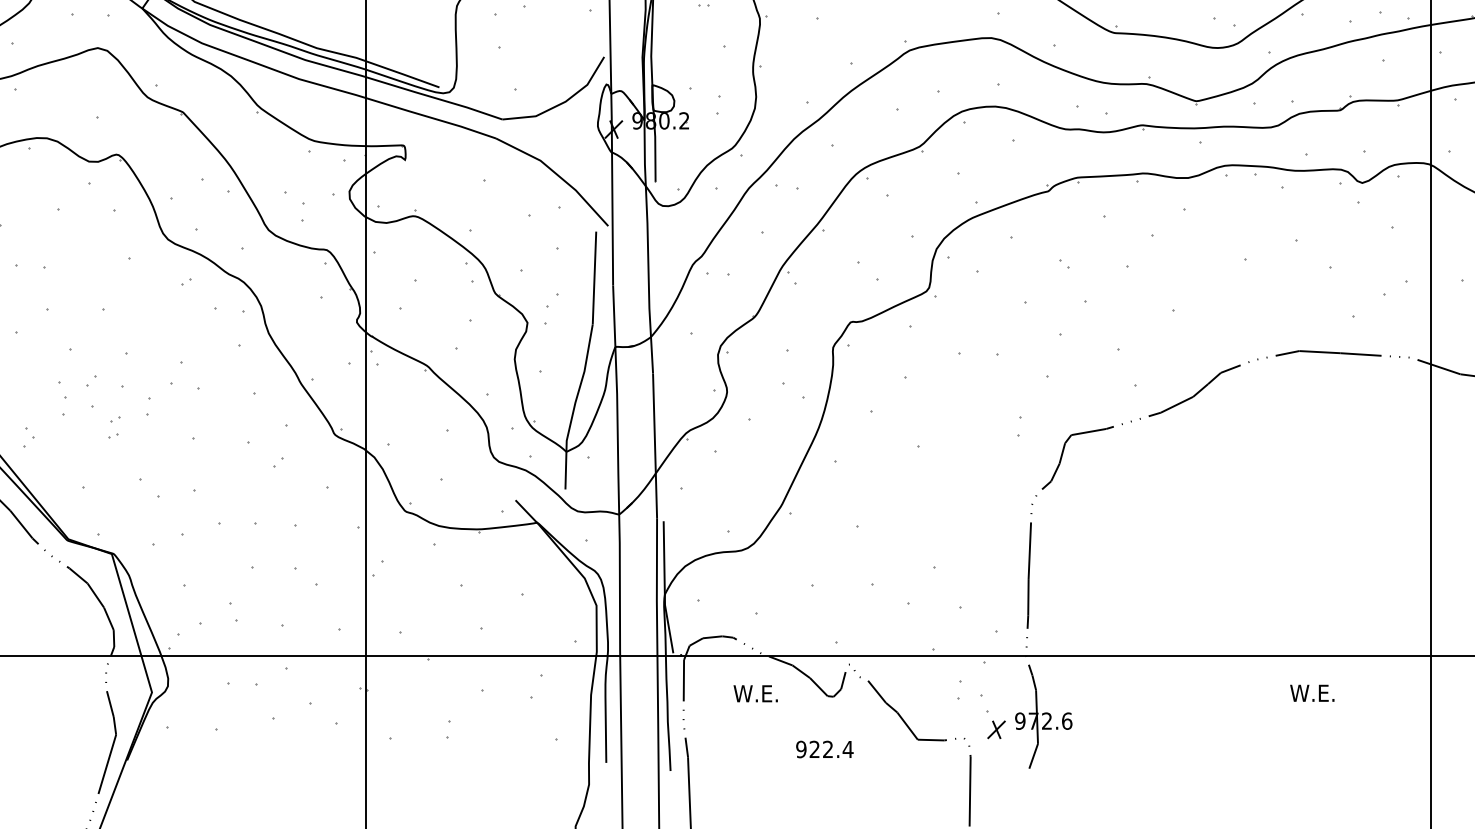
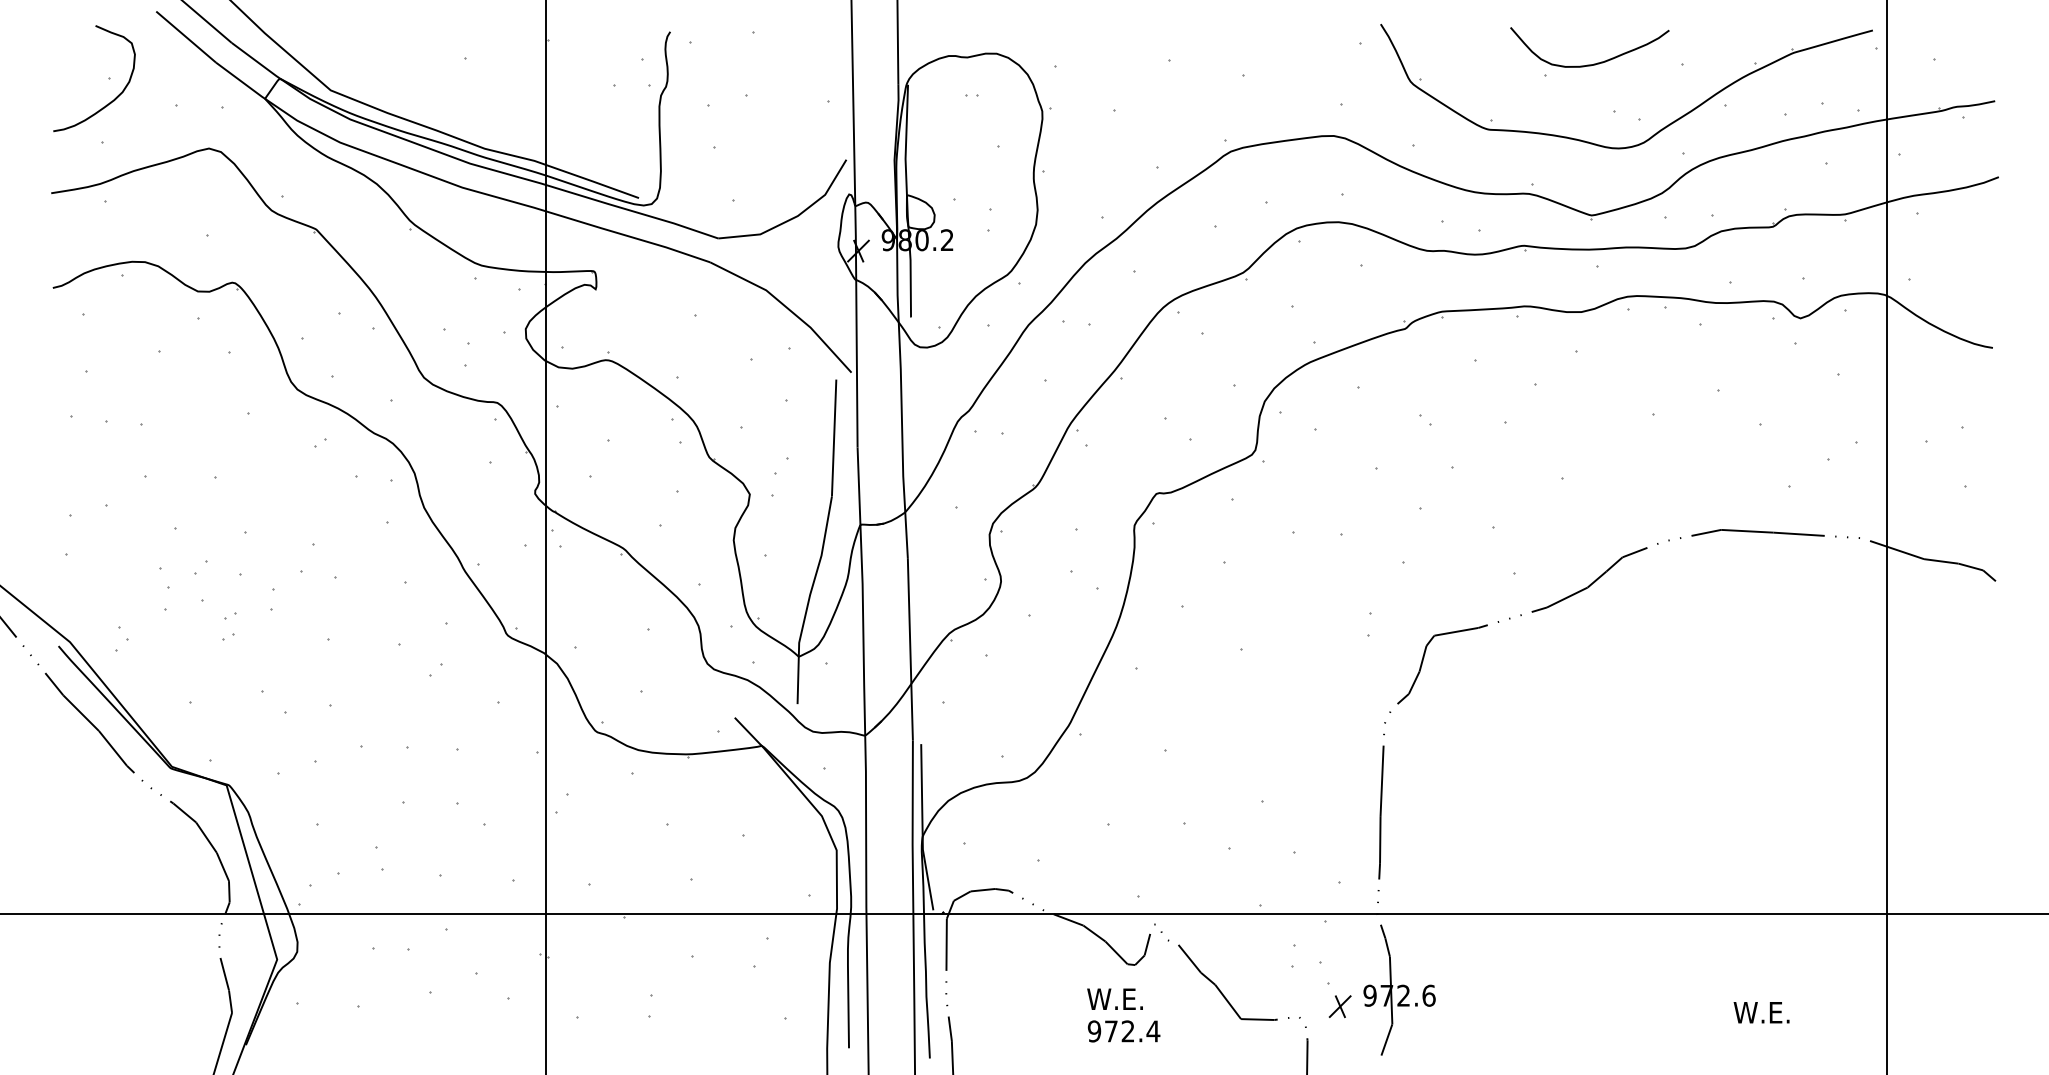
text: (755, 693) -> (1114, 998), moved
text: (1312, 693) -> (1761, 1012), moved
text: (814, 749) -> (1111, 1031), 922.4 -> 972.4

